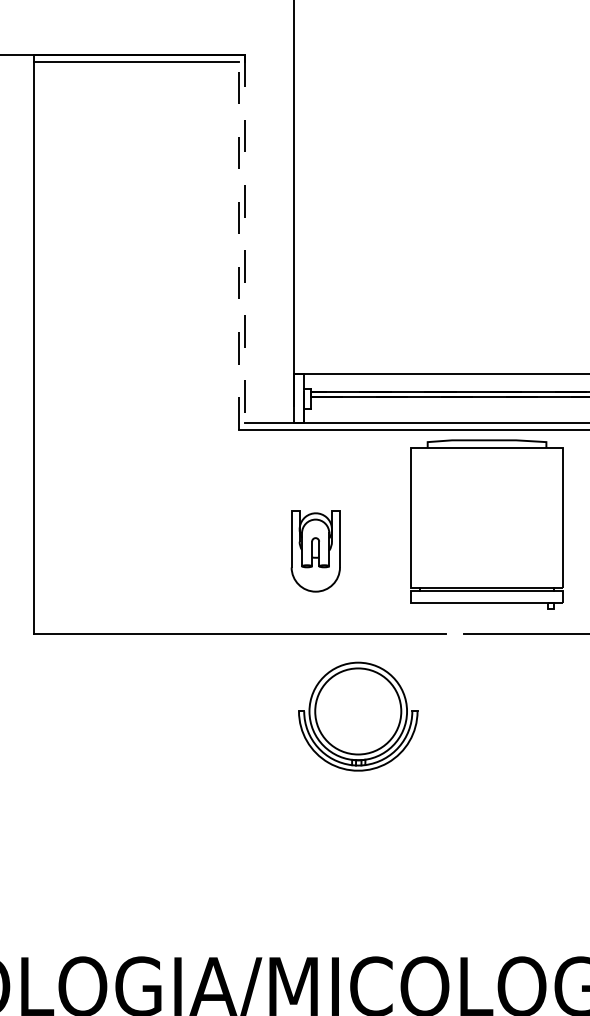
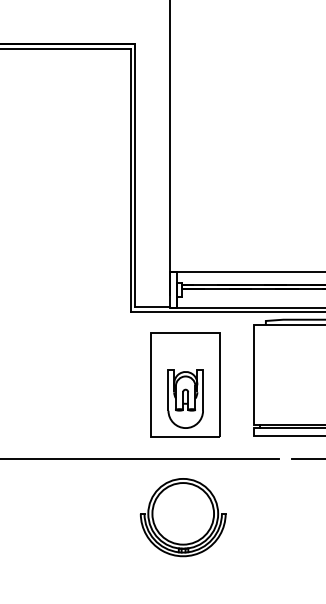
line: (245, 239) -> (135, 175), dashed -> solid
line: (239, 245) -> (131, 180), dashed -> solid
part: (315, 531) -> (185, 384), added
part: (358, 716) -> (183, 517), moved

